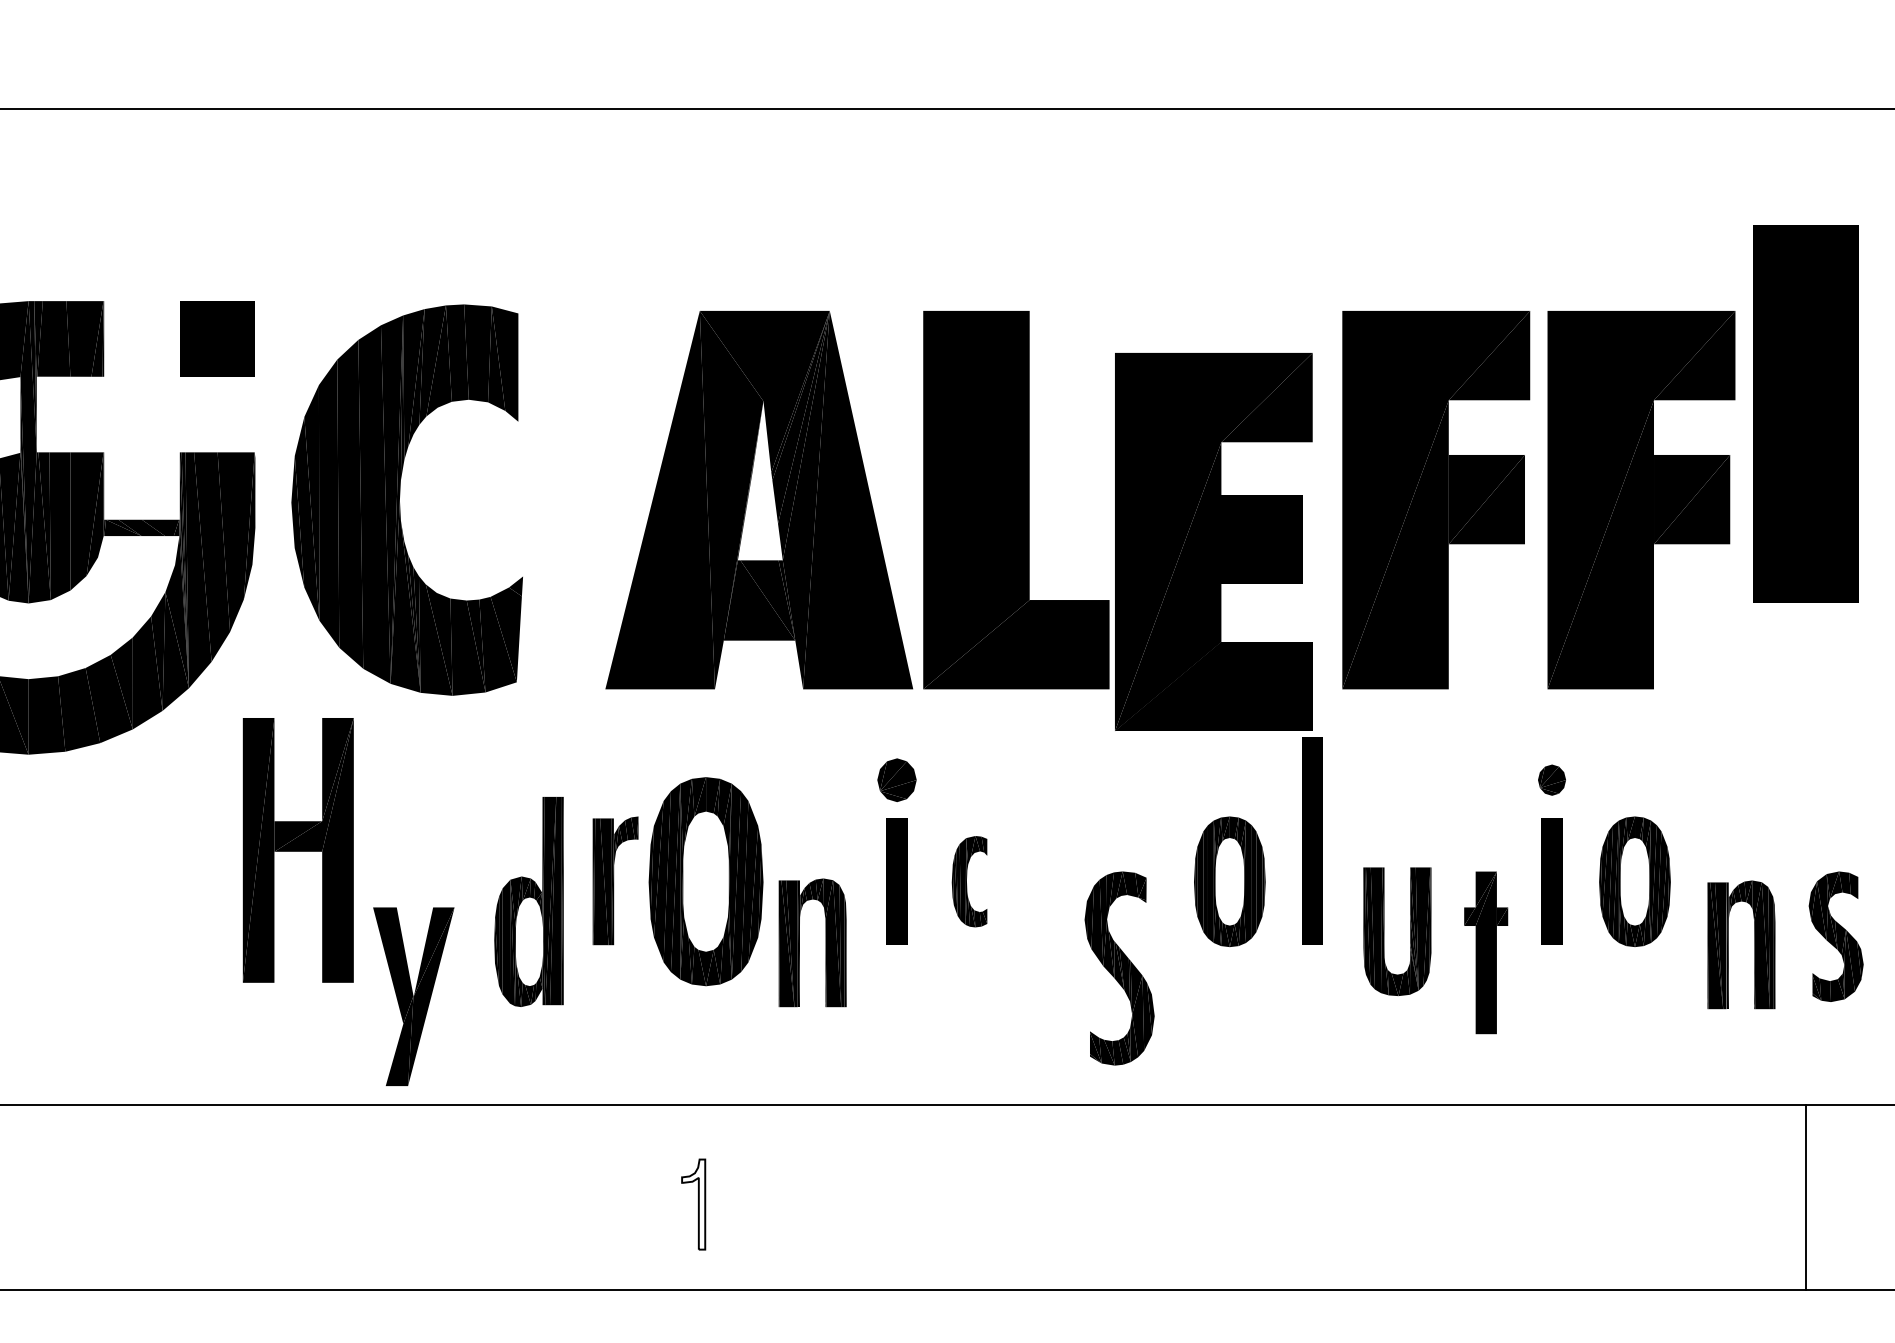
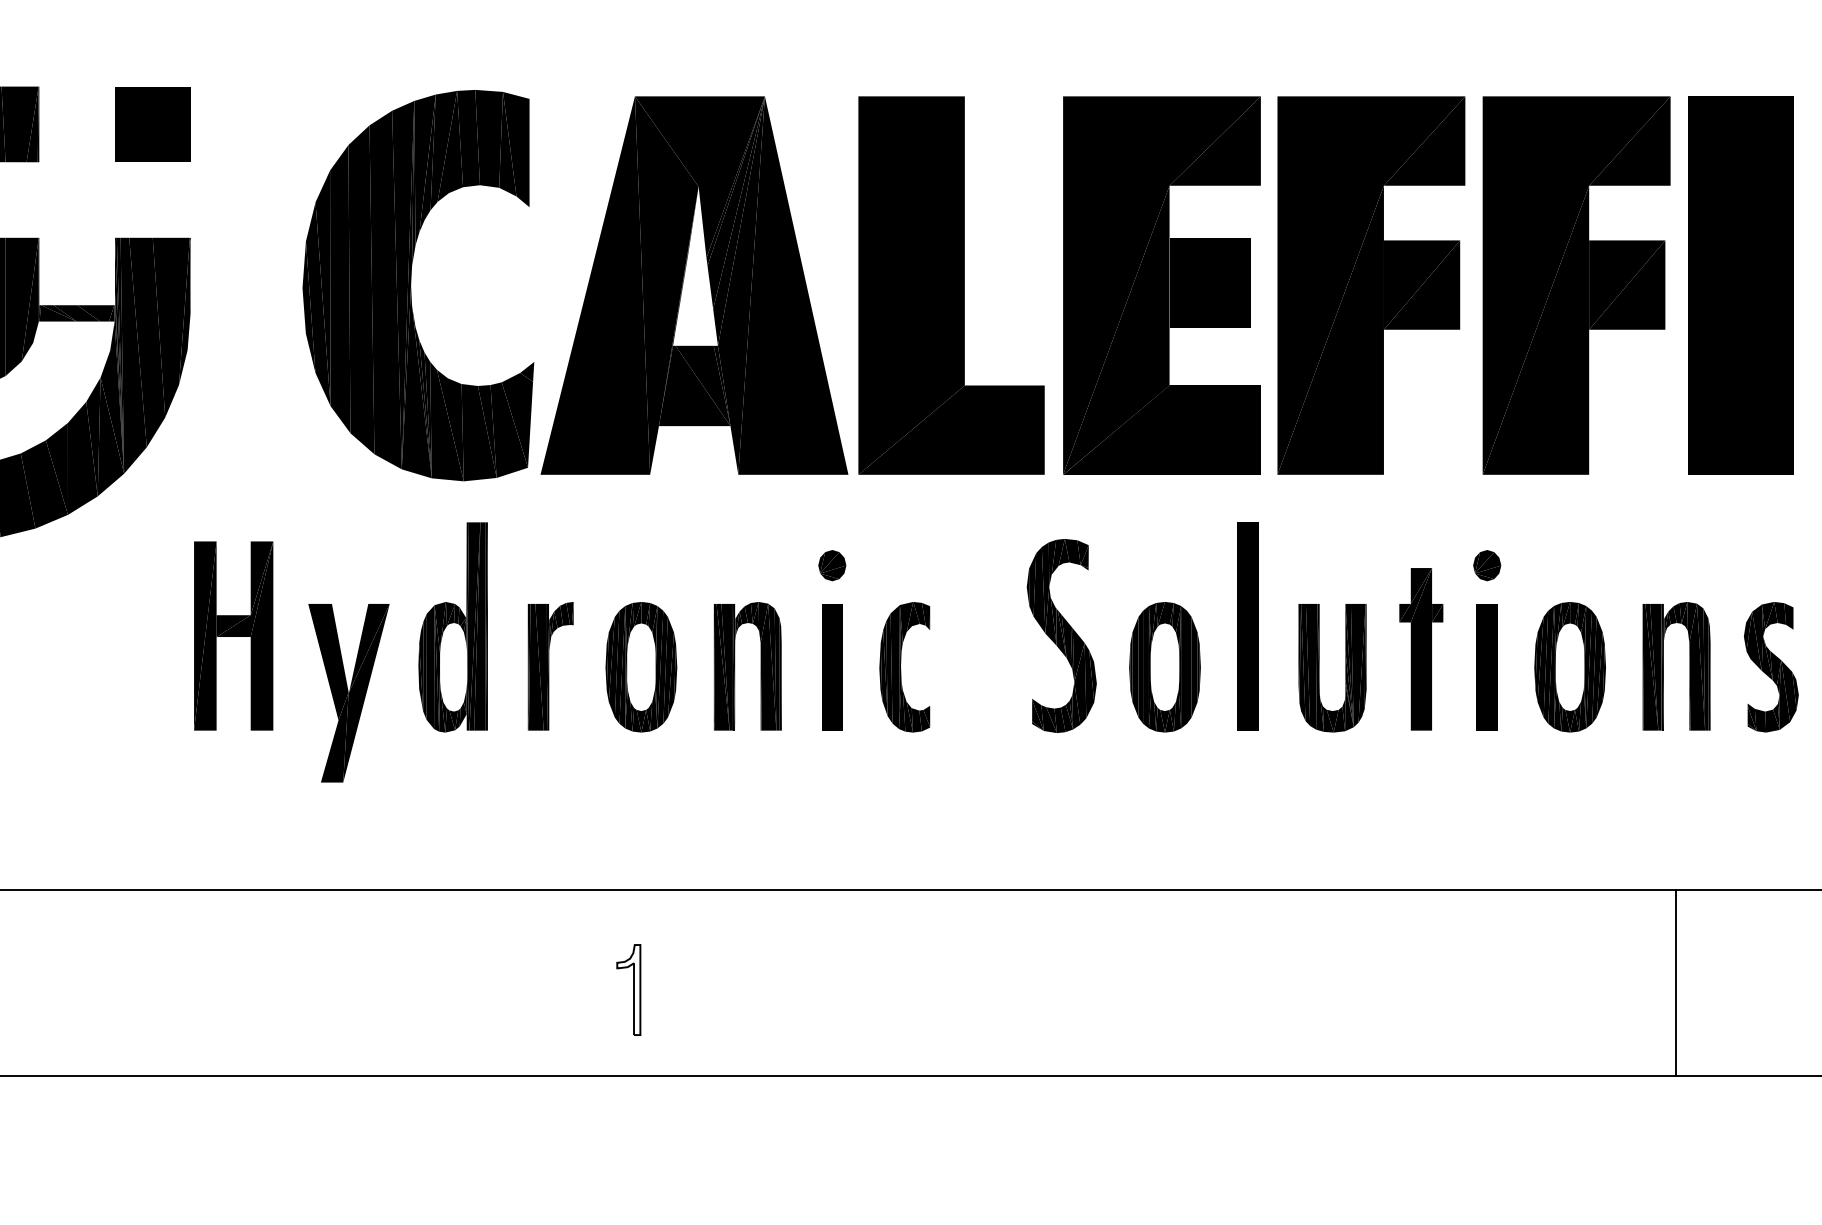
part: (1805, 413) -> (1740, 284), moved
part: (399, 499) -> (410, 284), moved
part: (1213, 541) -> (1161, 284), moved
part: (897, 779) -> (832, 564), size x0.71
part: (298, 850) -> (233, 635), size x0.71
part: (706, 881) -> (641, 666), size x0.62
part: (969, 881) -> (904, 666), size x1.43
part: (528, 901) -> (452, 626), moved
part: (1384, 931) -> (1319, 667), moved
part: (1835, 936) -> (1770, 666), moved
part: (799, 942) -> (734, 665), moved
part: (1728, 944) -> (1663, 665), moved
part: (1486, 952) -> (1421, 648), moved
part: (1119, 968) -> (1061, 635), moved
part: (413, 996) -> (348, 692), moved
line: (1806, 1197) -> (1676, 982), moved

